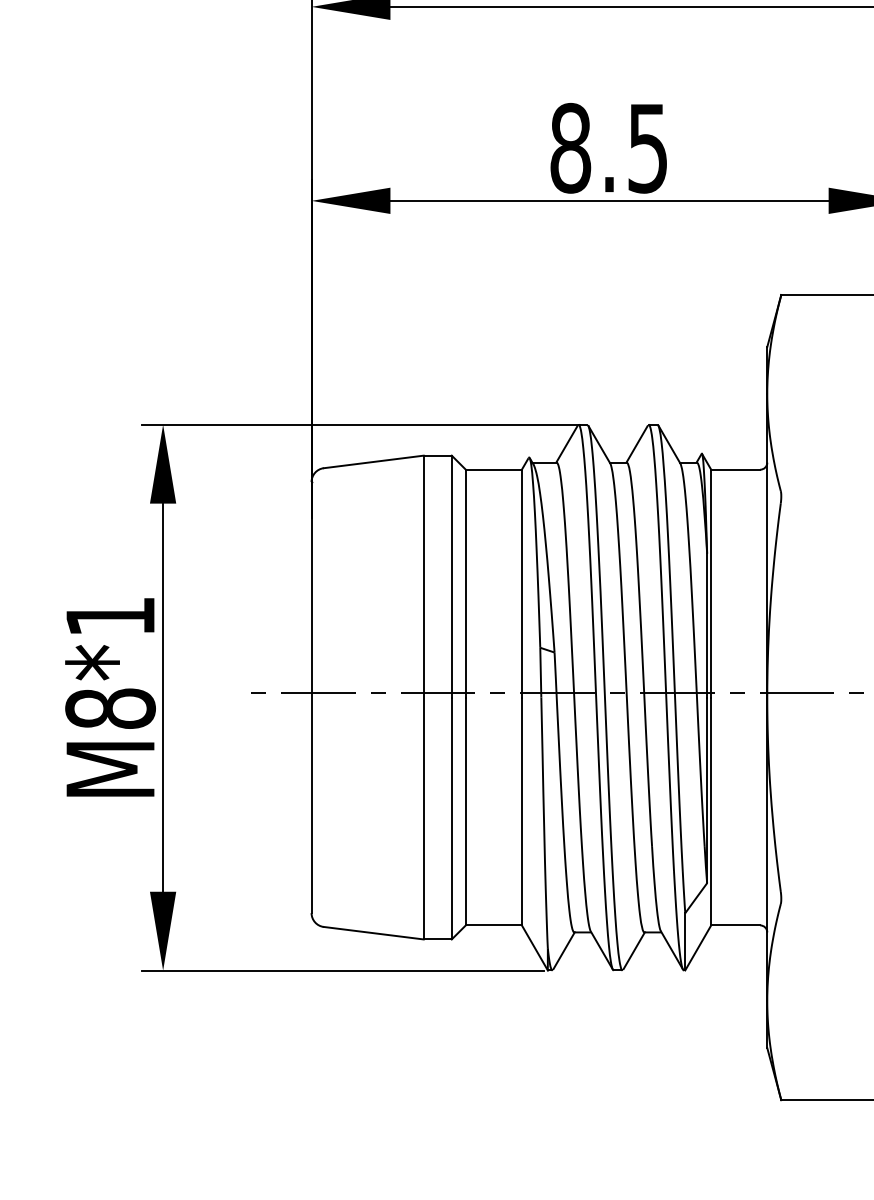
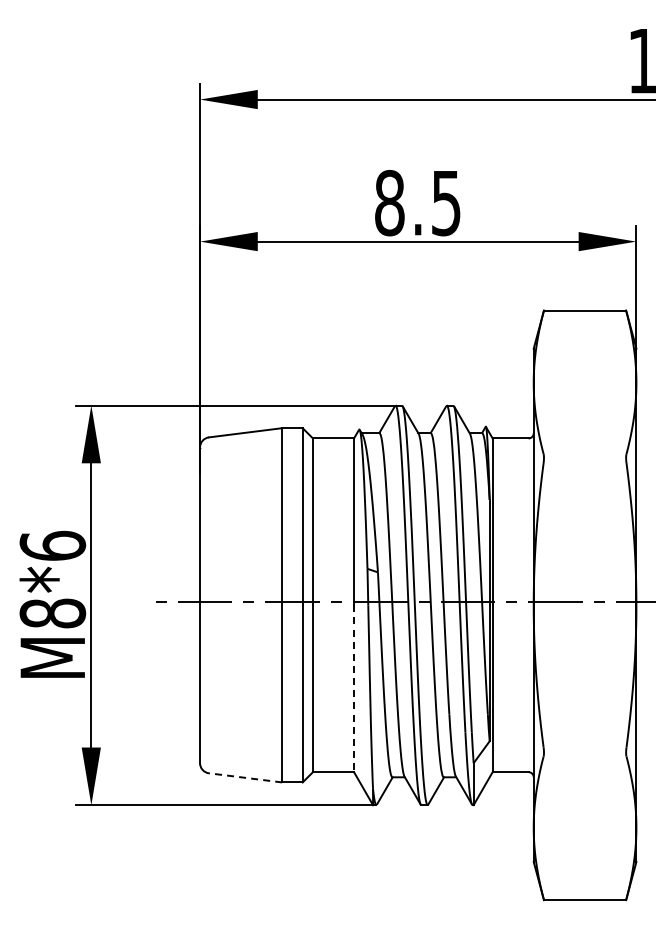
text: (110, 615) -> (52, 545), M8*1 -> M8*6
line: (522, 812) -> (354, 689), solid -> dashed
line: (373, 932) -> (245, 777), solid -> dashed

